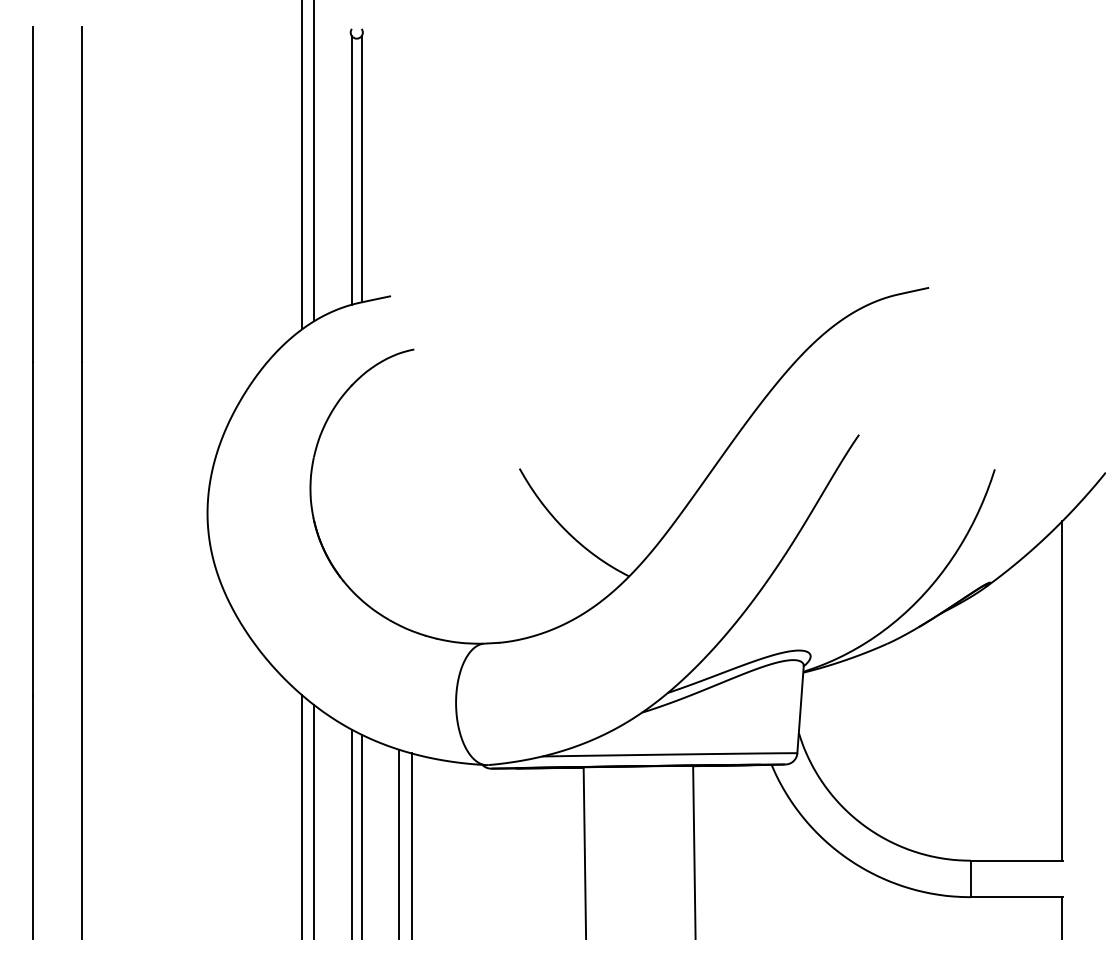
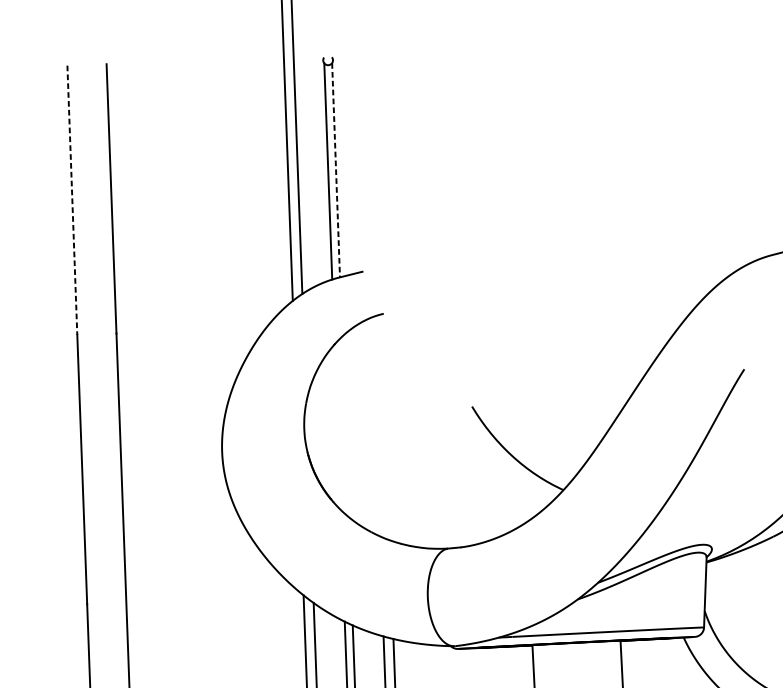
line: (361, 169) -> (335, 170), solid -> dashed
line: (33, 195) -> (72, 201), solid -> dashed

